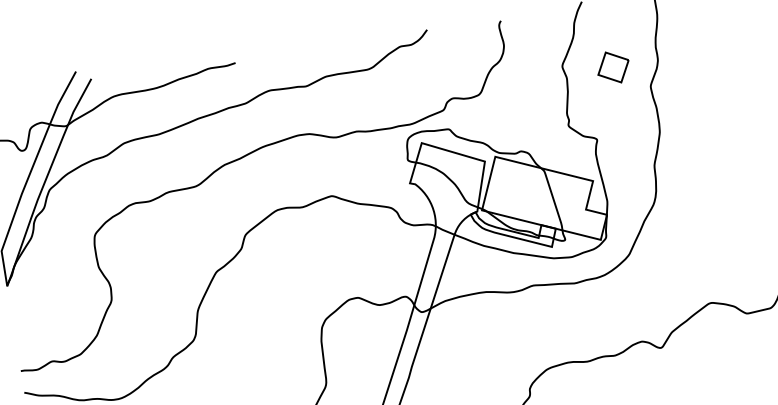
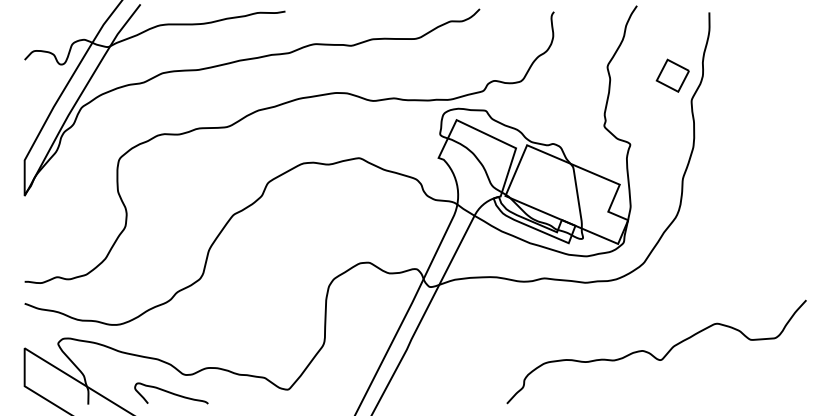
part: (613, 67) -> (672, 75), moved

